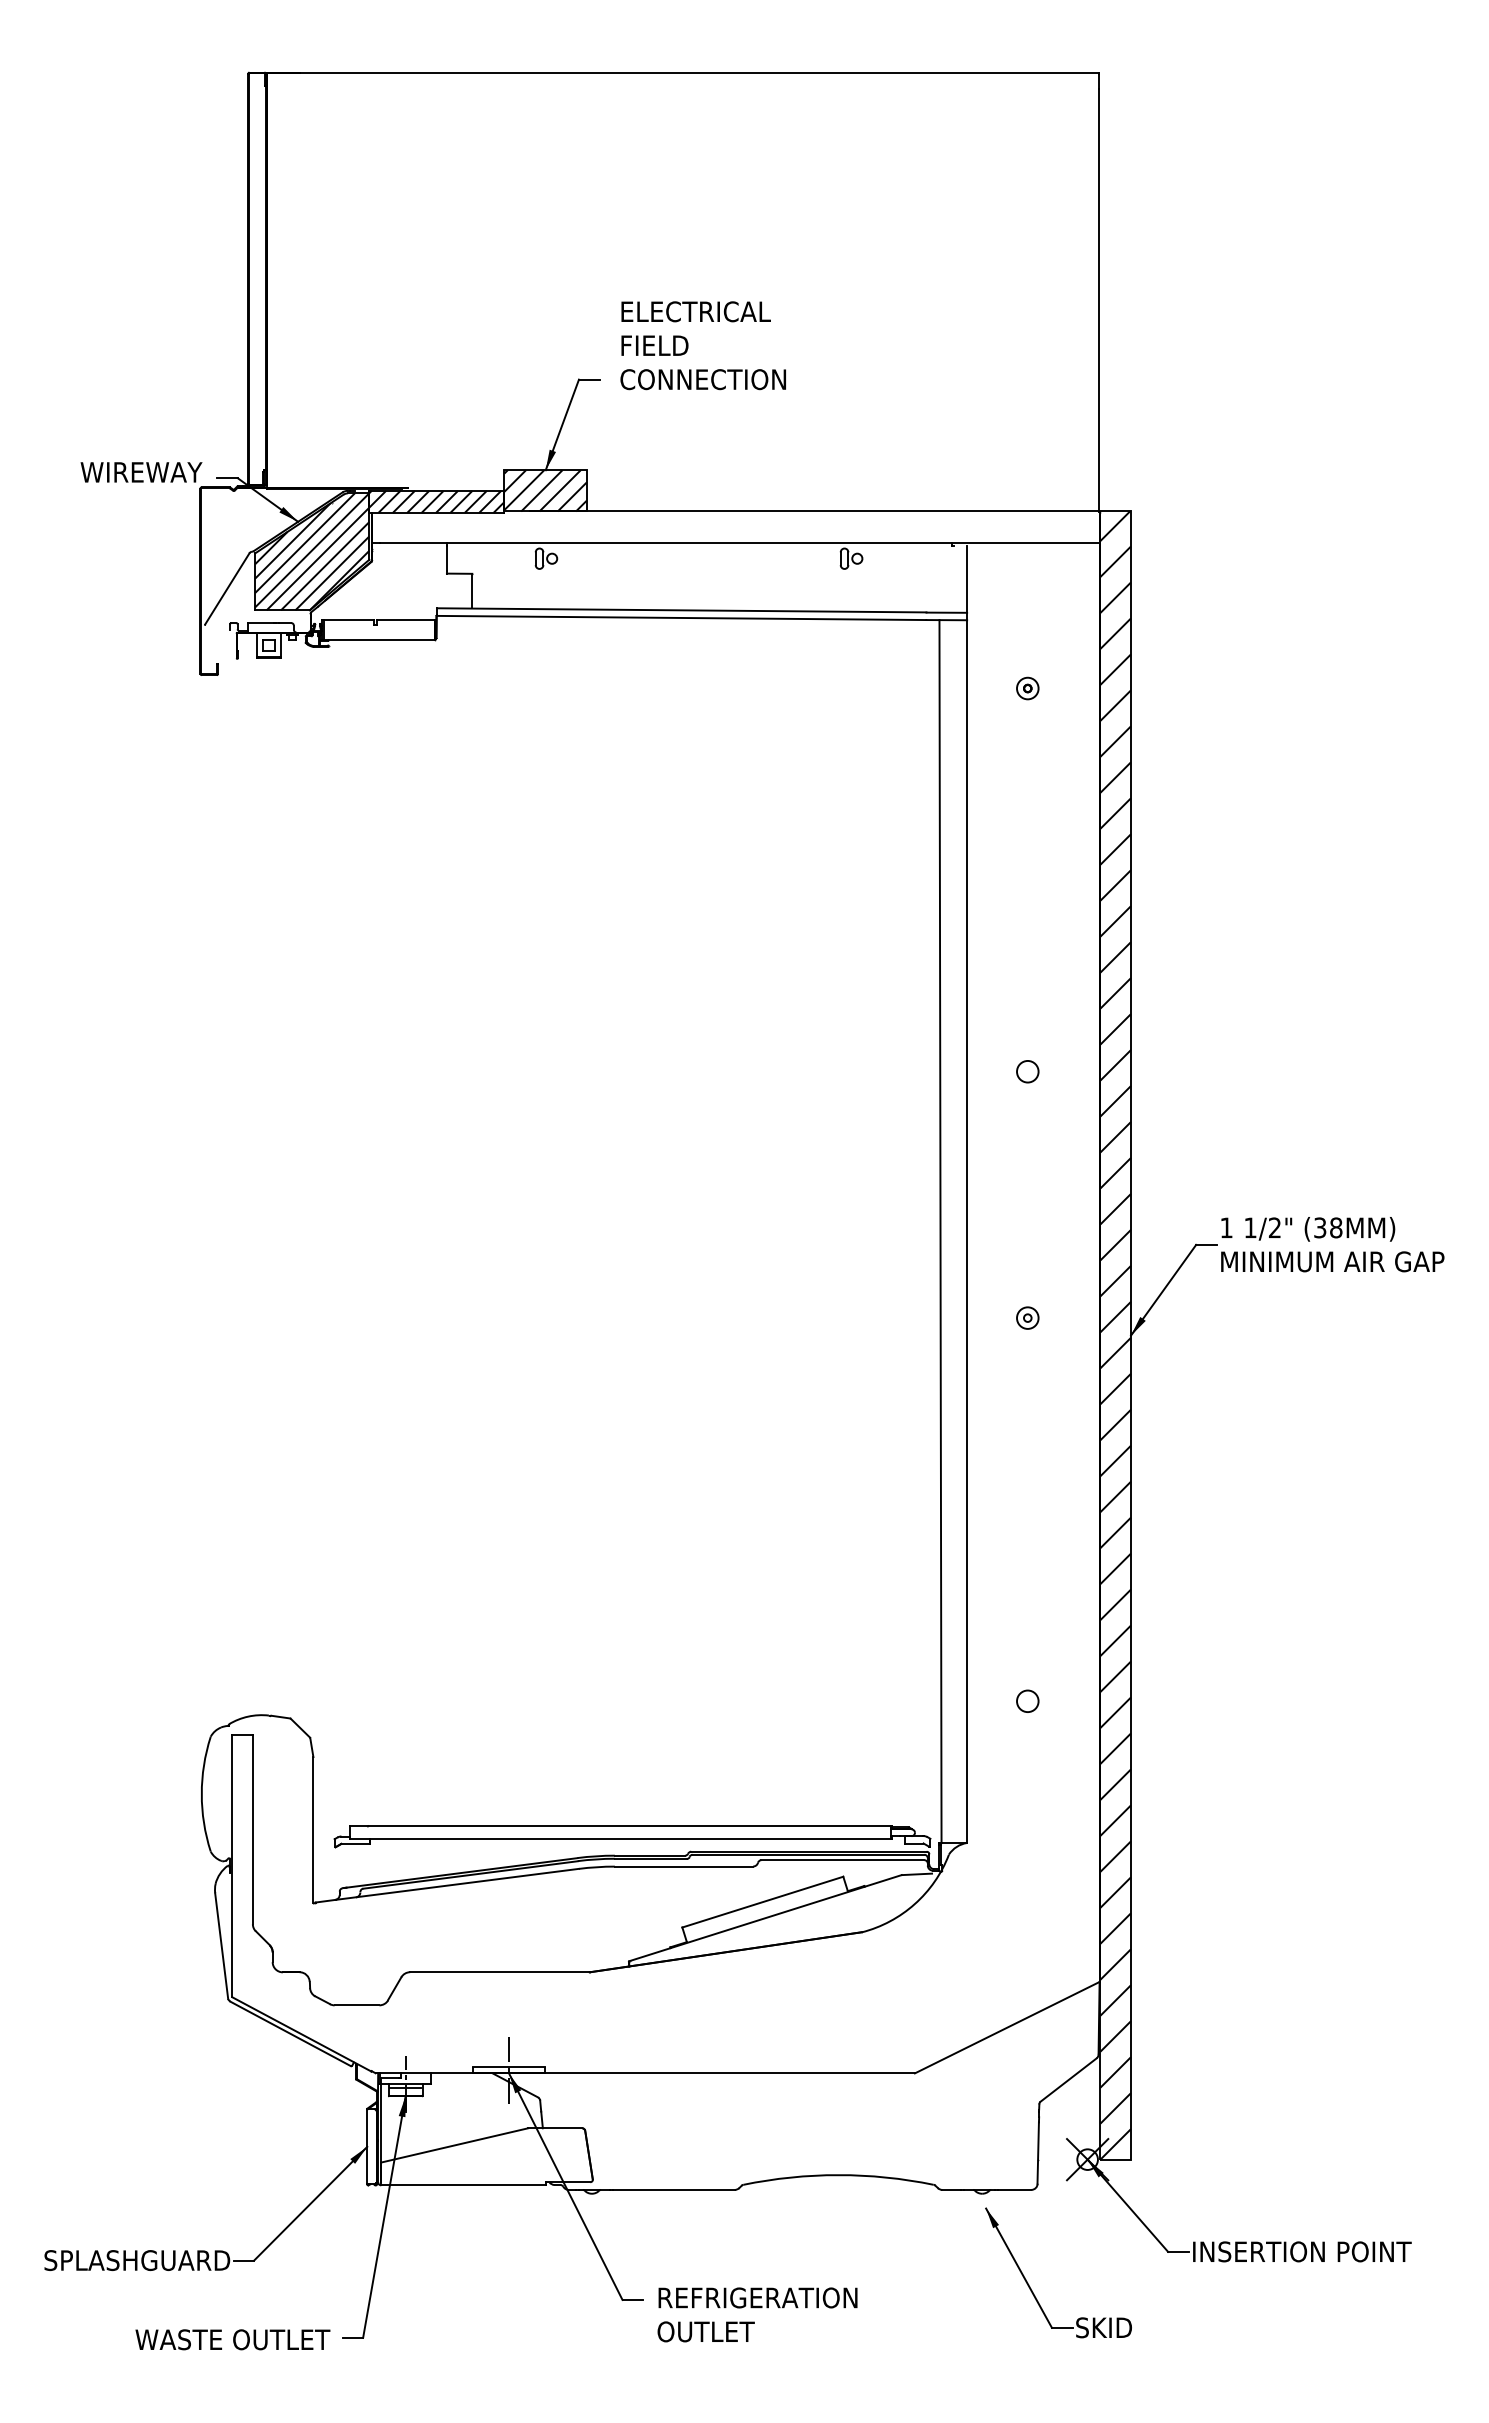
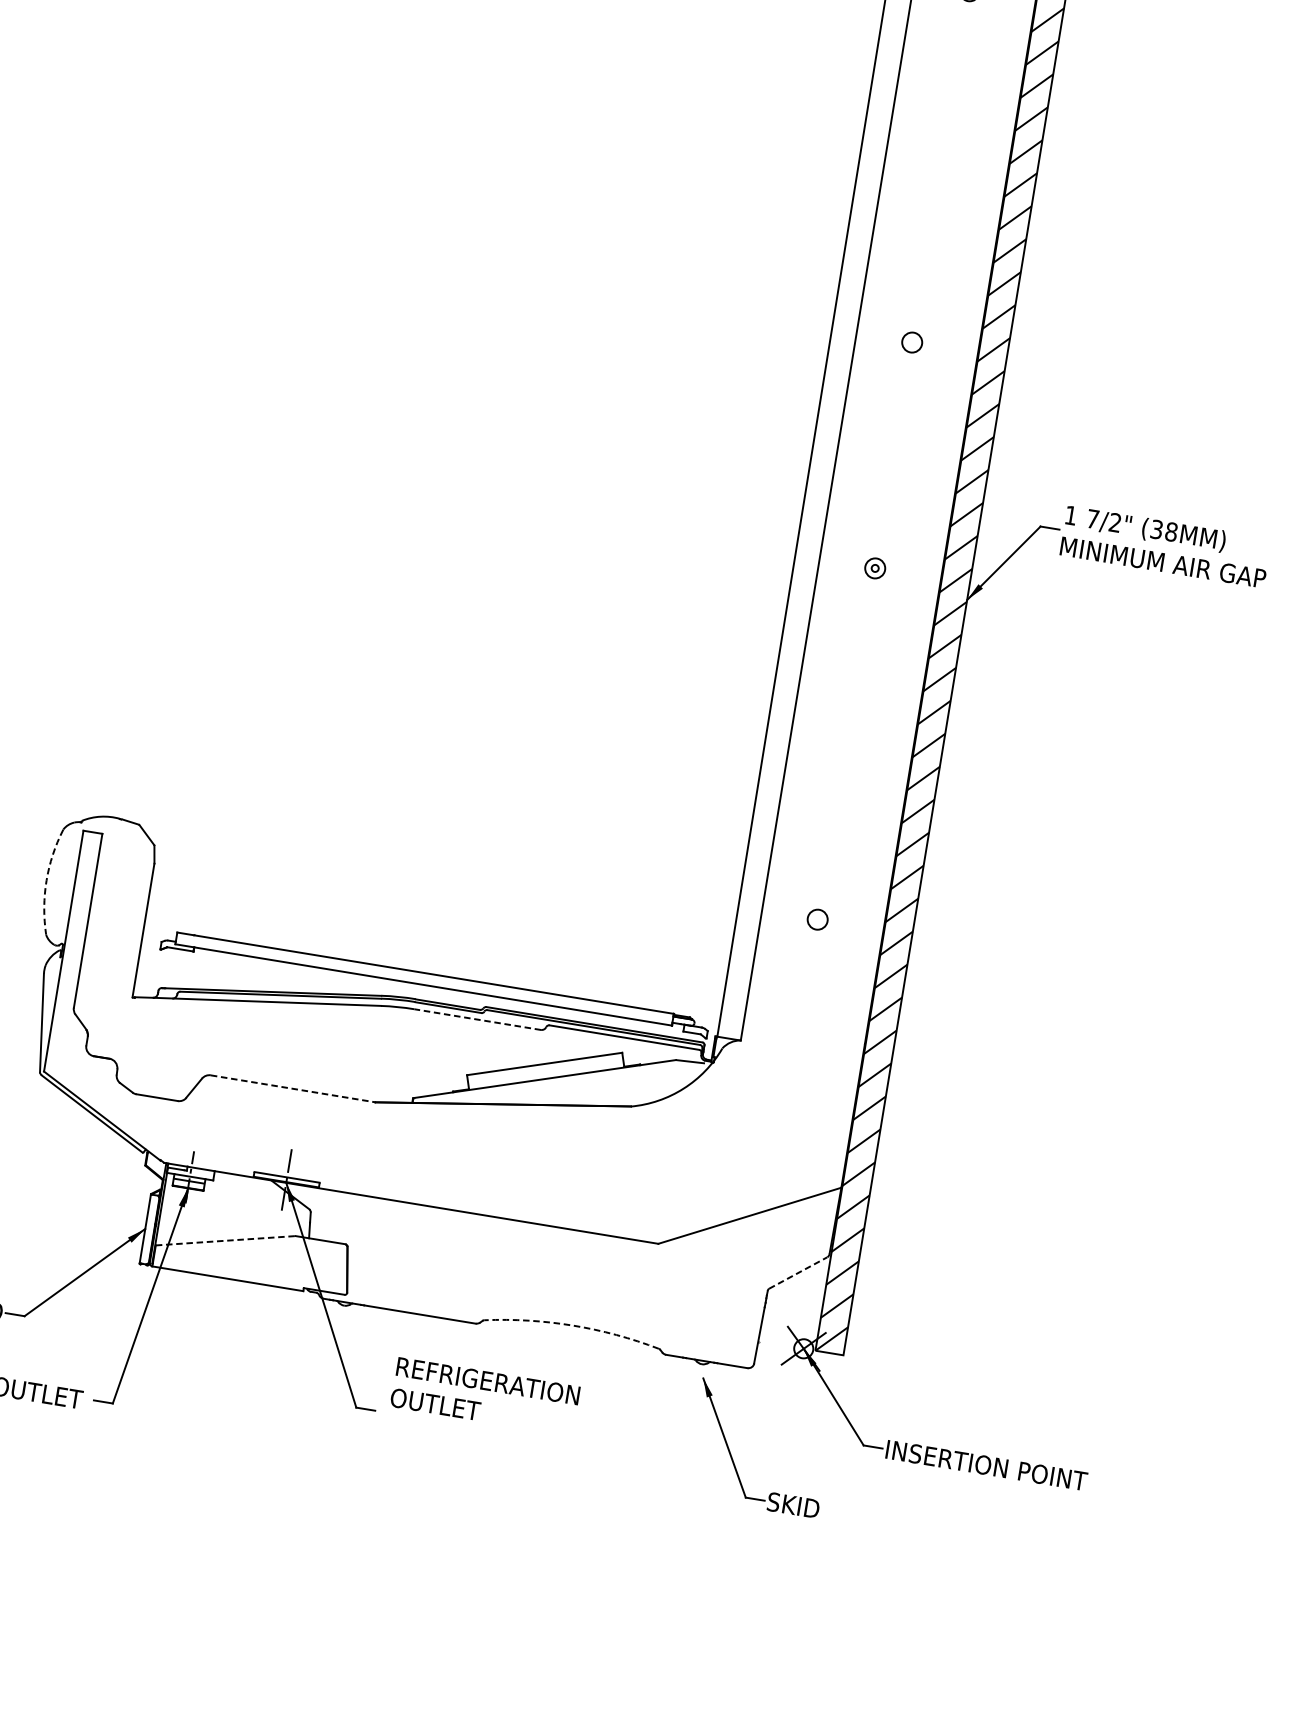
text: (1250, 1227) -> (1092, 518), 1/2" -> 7/2"
arc: (201, 1794) -> (46, 881), solid -> dashed
line: (683, 1866) -> (477, 1019), solid -> dashed
line: (500, 1972) -> (293, 1089), solid -> dashed
line: (1068, 2080) -> (798, 1273), solid -> dashed
line: (455, 2145) -> (226, 1240), solid -> dashed
arc: (838, 2175) -> (572, 1325), solid -> dashed
text: (757, 2314) -> (485, 1396), moved

